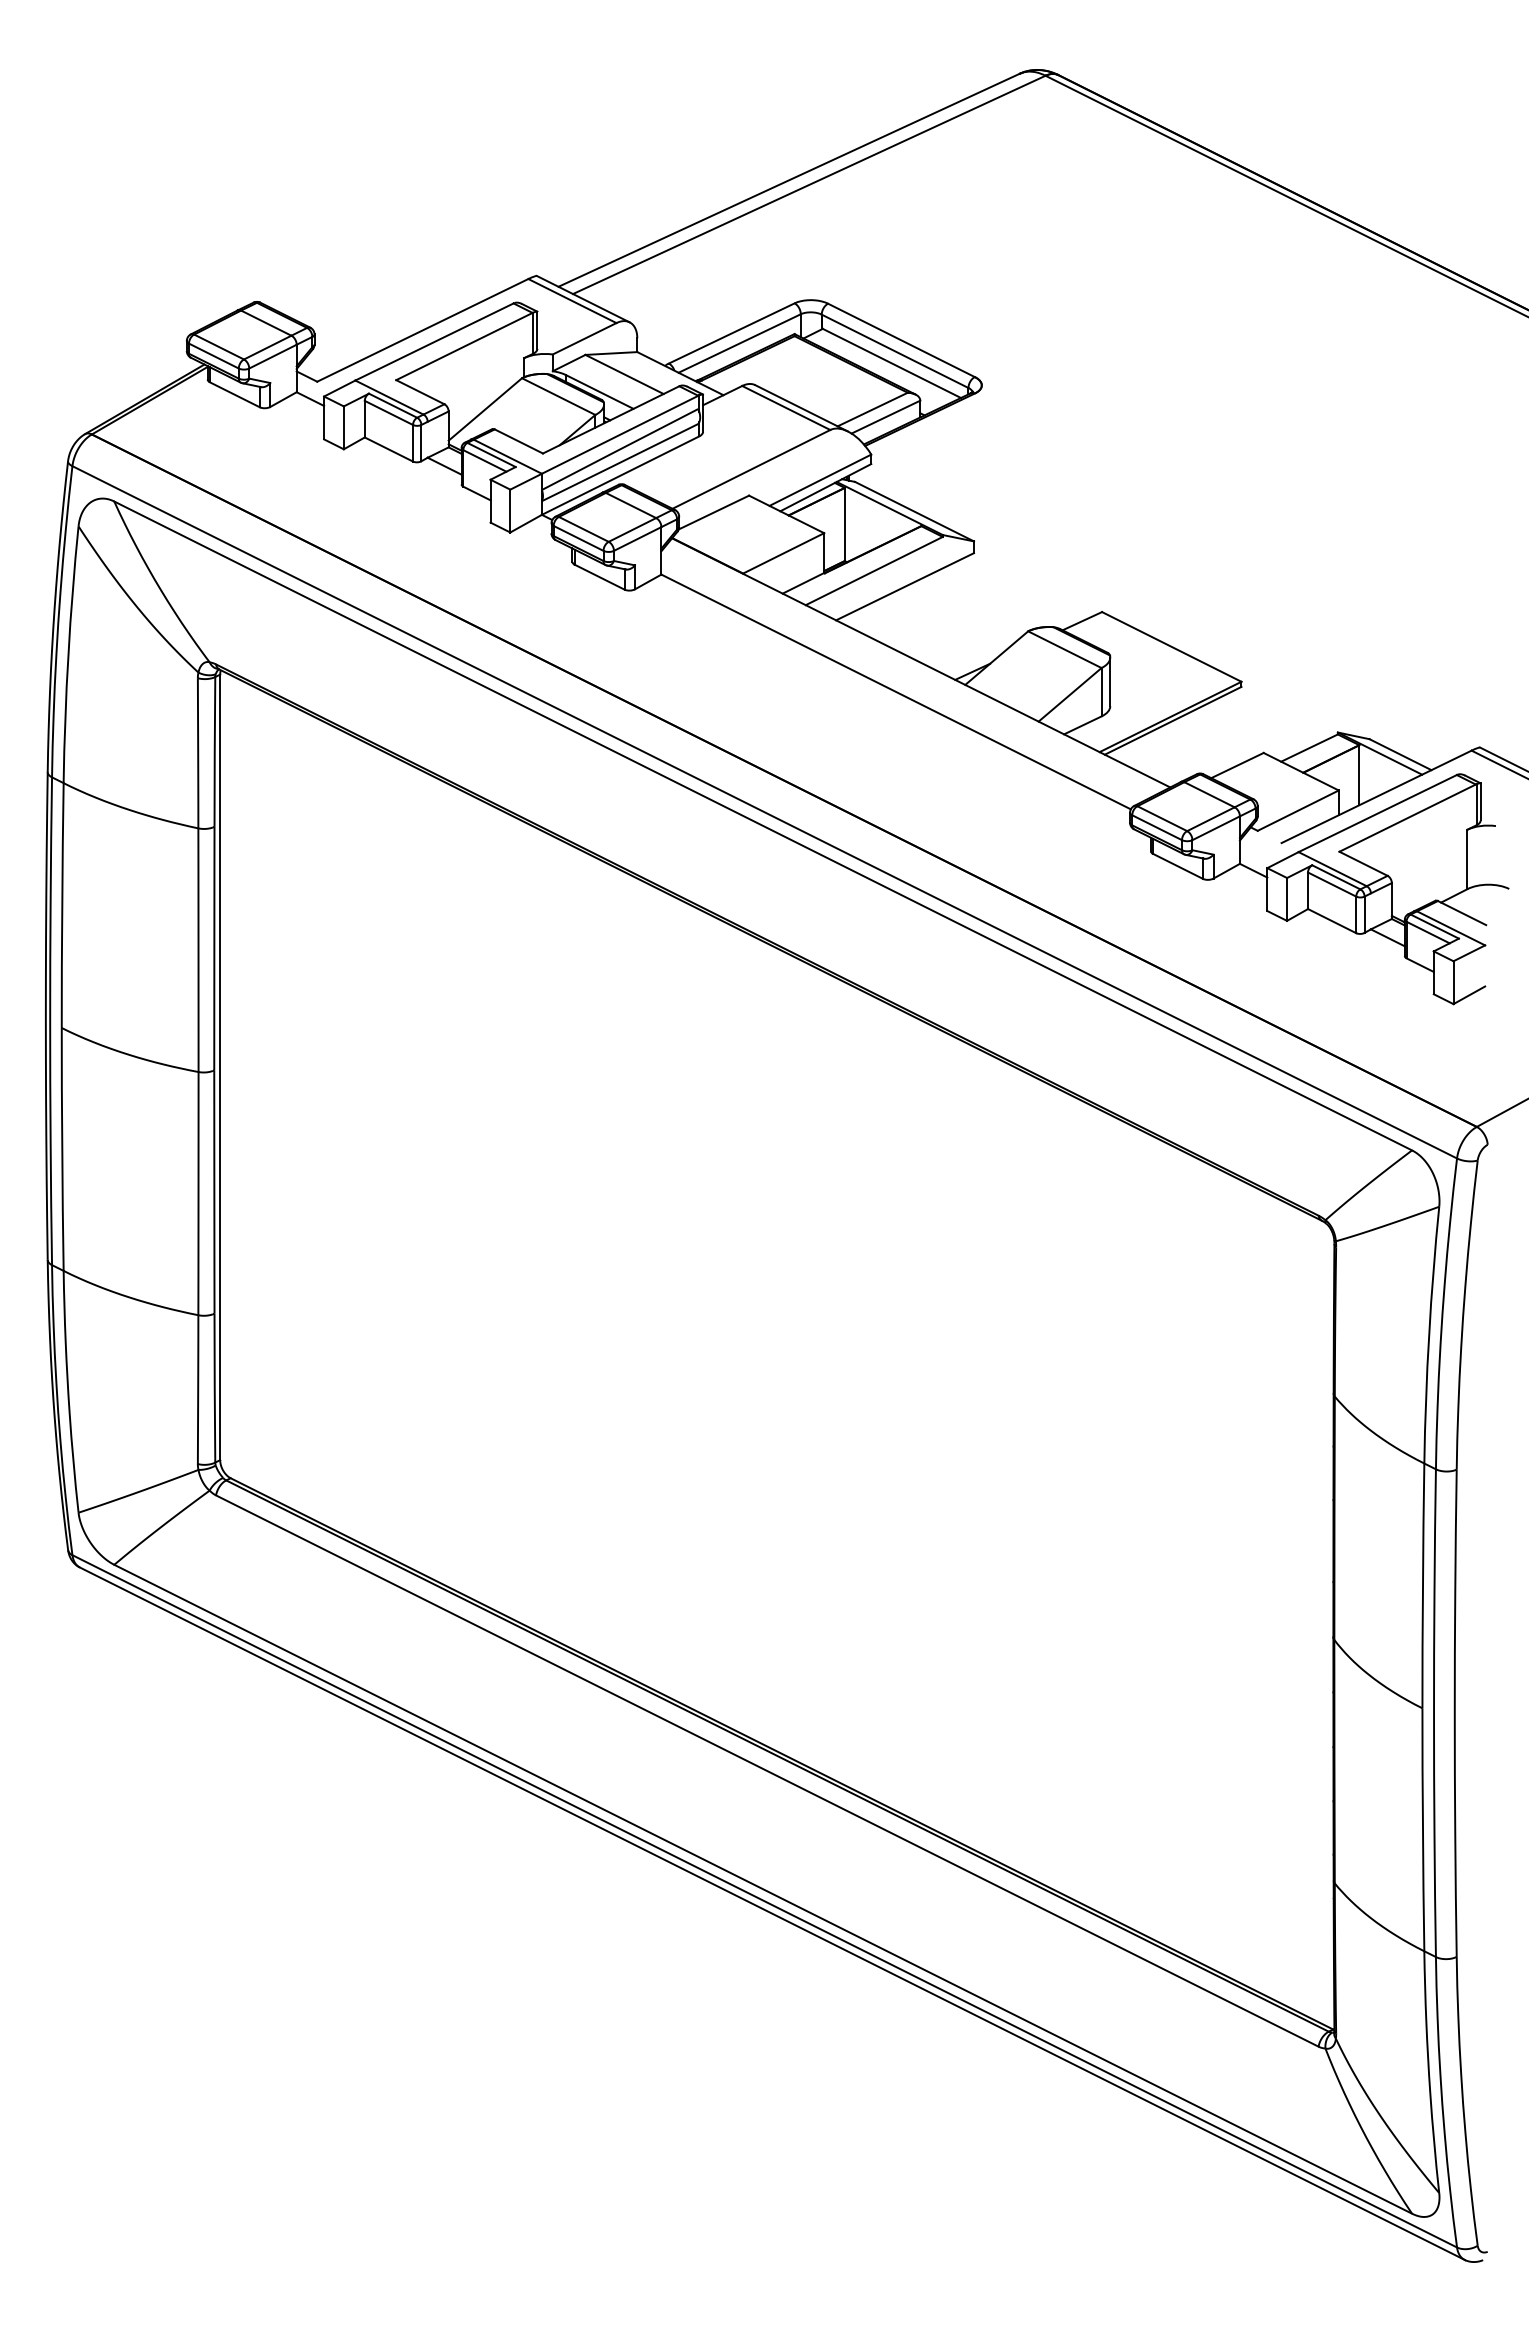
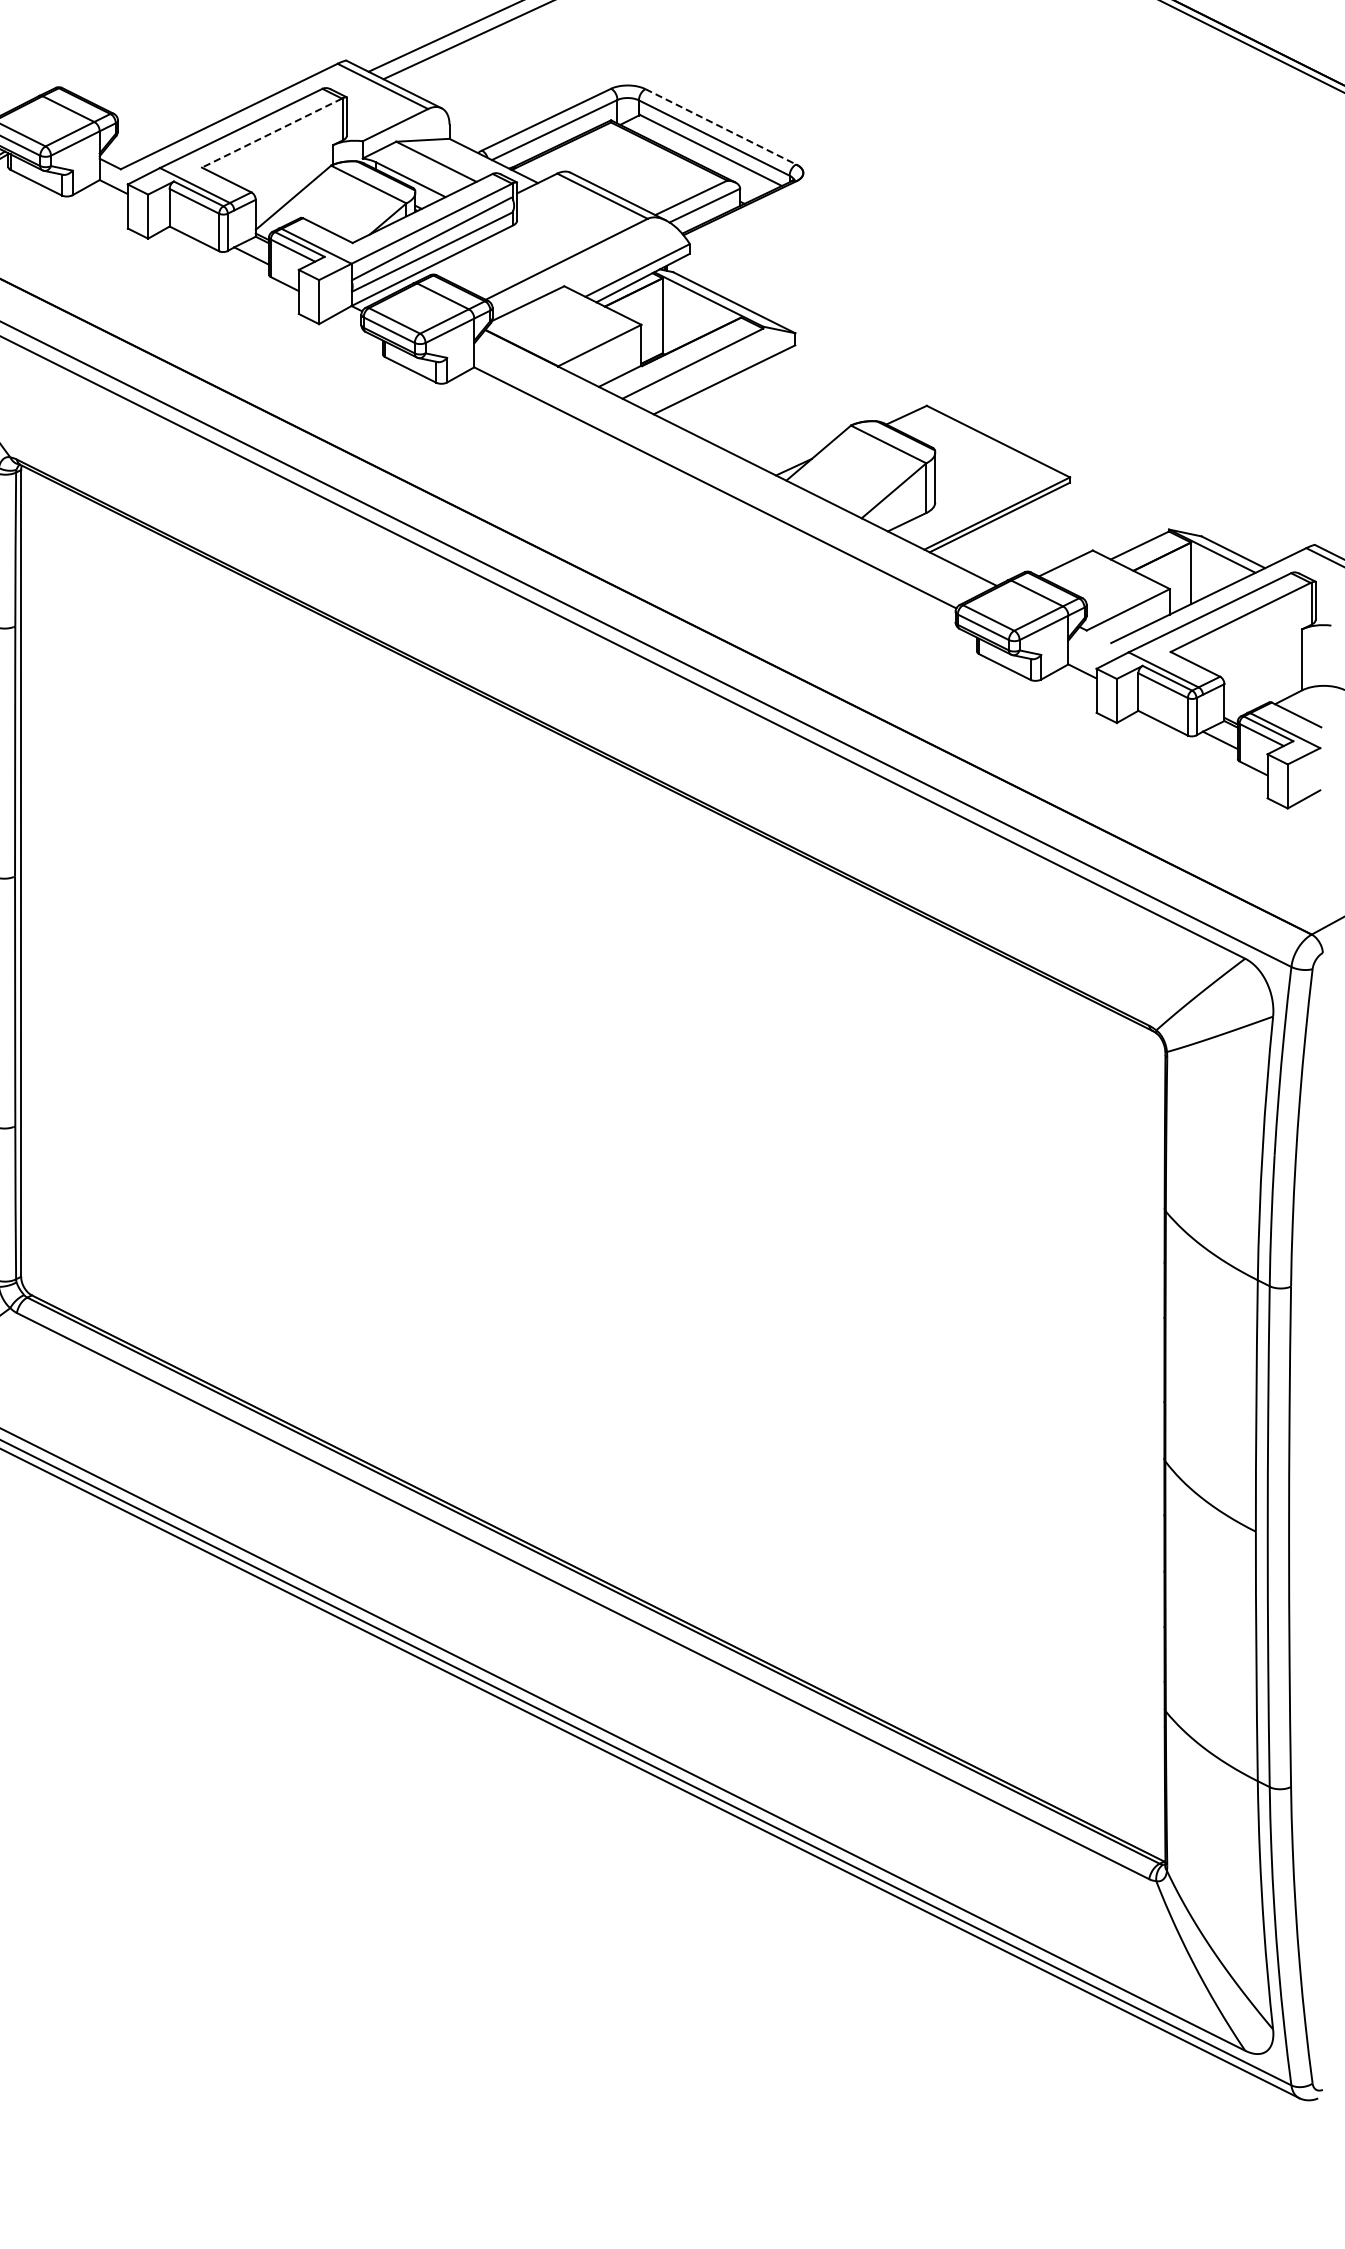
line: (901, 340) -> (720, 126), solid -> dashed
line: (463, 346) -> (271, 133), solid -> dashed

